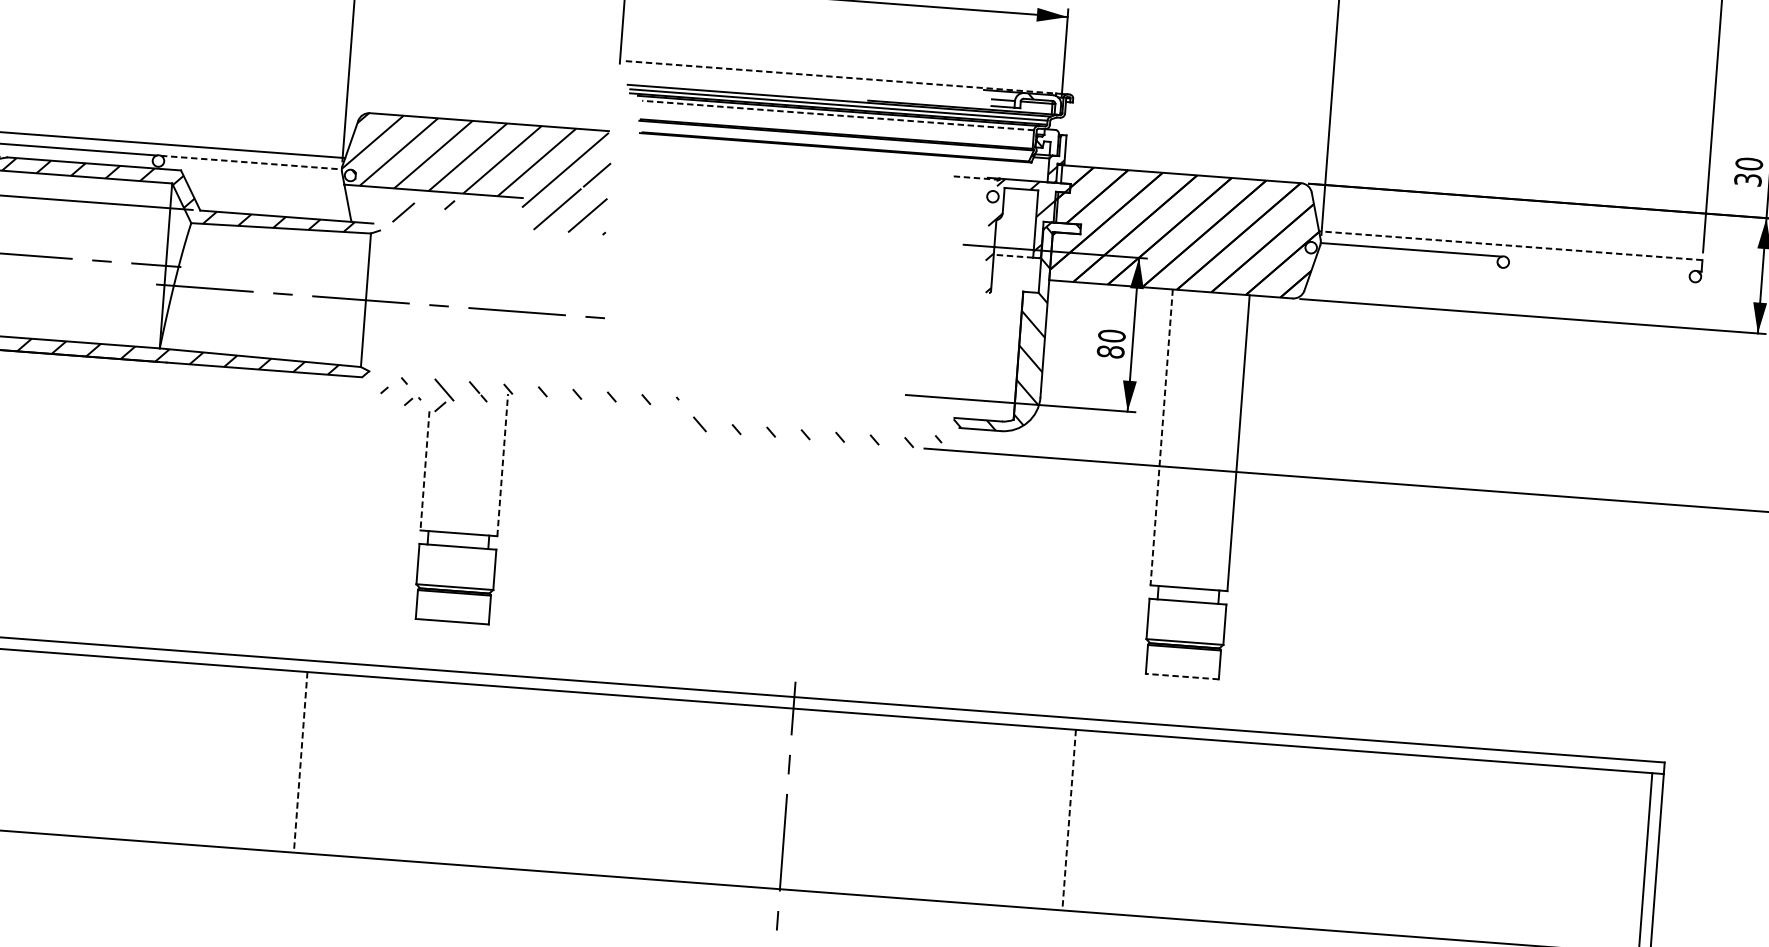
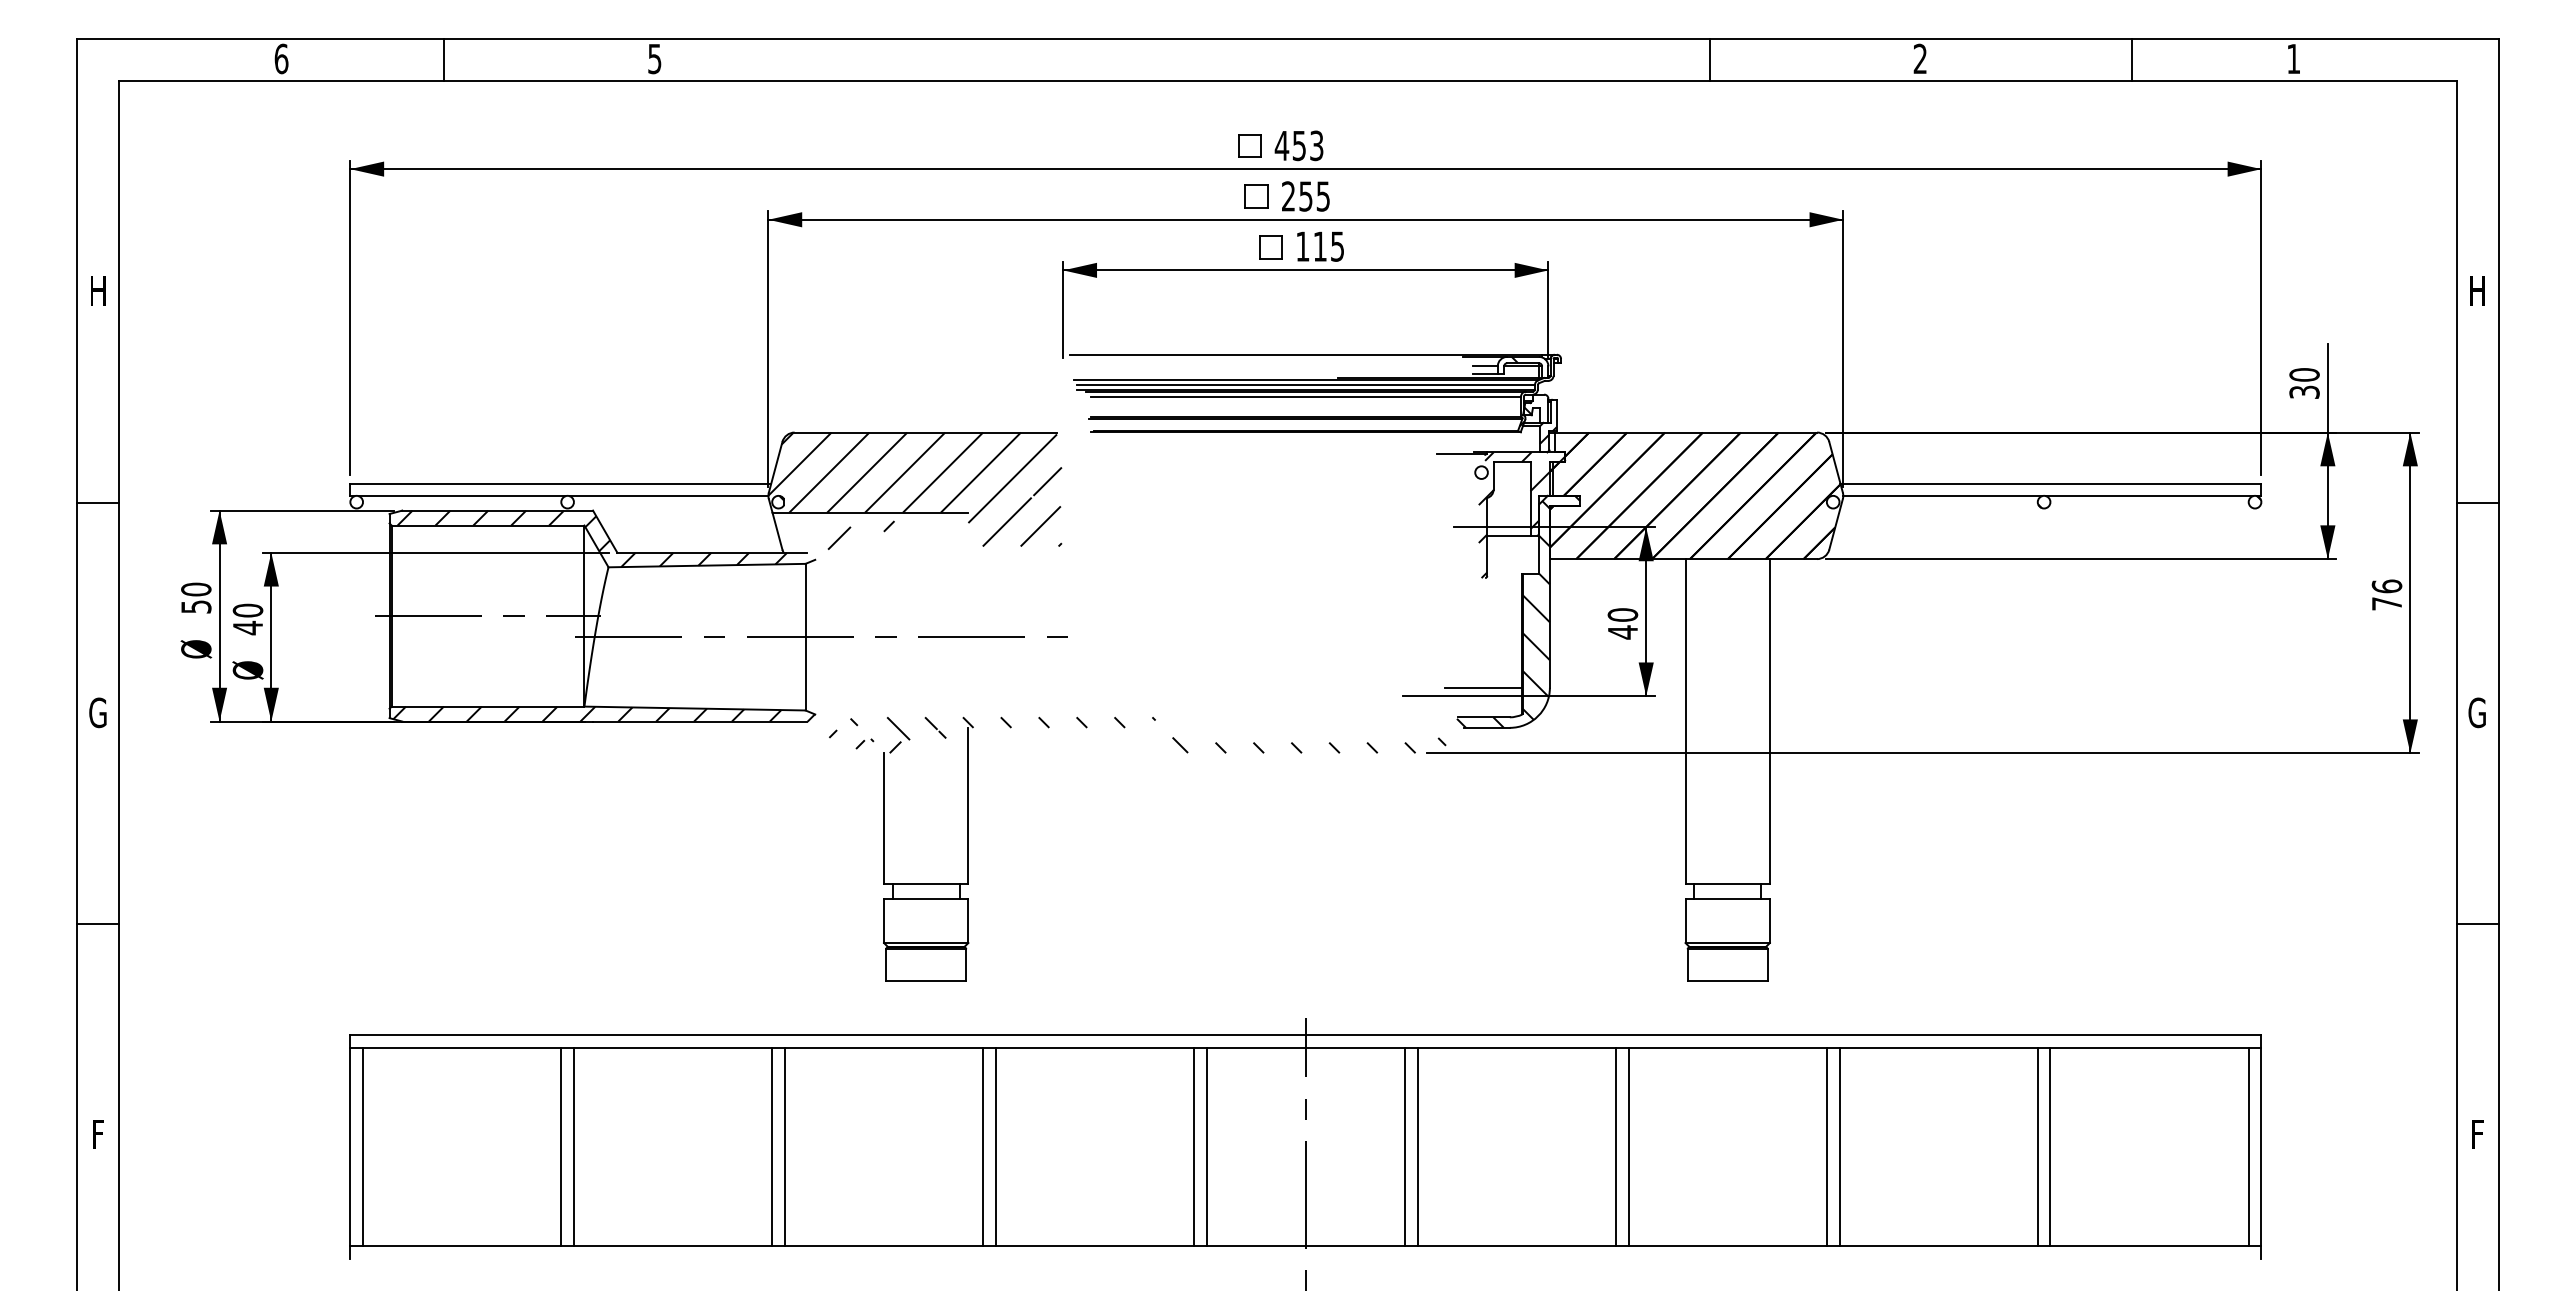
line: (841, 77) -> (1306, 354), dashed -> solid
line: (837, 115) -> (1305, 396), dashed -> solid
line: (251, 162) -> (669, 496), dashed -> solid
line: (976, 177) -> (1462, 453), dashed -> solid
line: (1510, 245) -> (2050, 483), dashed -> solid
line: (1013, 255) -> (1508, 535), dashed -> solid
line: (1599, 264) -> (2149, 496), added
text: (1110, 351) -> (1622, 632), 80 -> 40
line: (980, 392) -> (1483, 687), added
line: (1161, 438) -> (1685, 722), dashed -> solid
line: (502, 464) -> (968, 805), dashed -> solid
line: (425, 471) -> (884, 819), dashed -> solid
line: (1182, 676) -> (1727, 980), dashed -> solid
line: (108, 747) -> (561, 1146), added
line: (119, 748) -> (573, 1146), added
line: (300, 762) -> (772, 1147), dashed -> solid
line: (311, 762) -> (784, 1146), added
line: (493, 776) -> (983, 1146), added
line: (504, 777) -> (995, 1146), added
line: (685, 790) -> (1194, 1146), added
line: (696, 791) -> (1206, 1146), added
line: (877, 805) -> (1405, 1146), added
line: (888, 806) -> (1417, 1146), added
line: (1068, 820) -> (1615, 1147), dashed -> solid
line: (1080, 820) -> (1628, 1146), added
line: (1260, 834) -> (1826, 1146), added
line: (1272, 835) -> (1839, 1146), added
line: (1453, 848) -> (2037, 1146), added
line: (1465, 849) -> (2050, 1146), added

